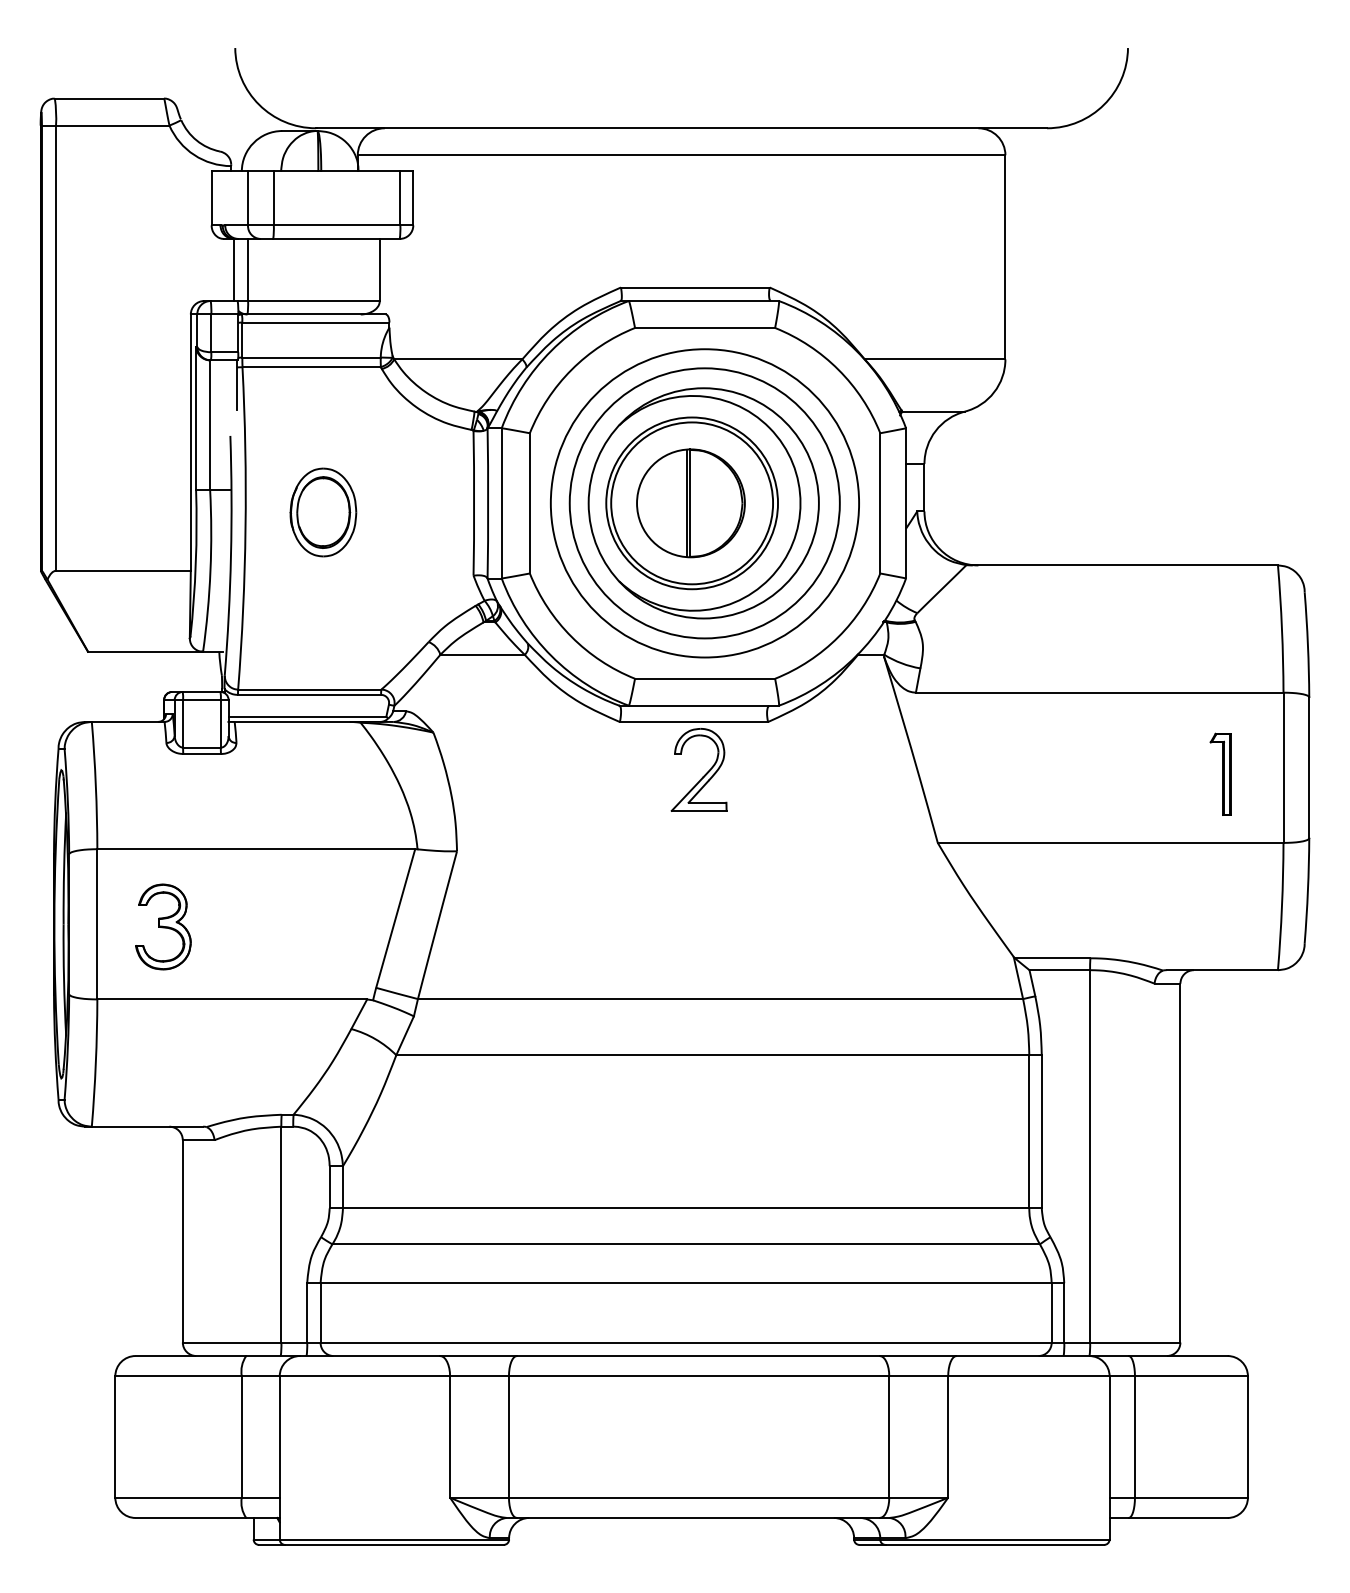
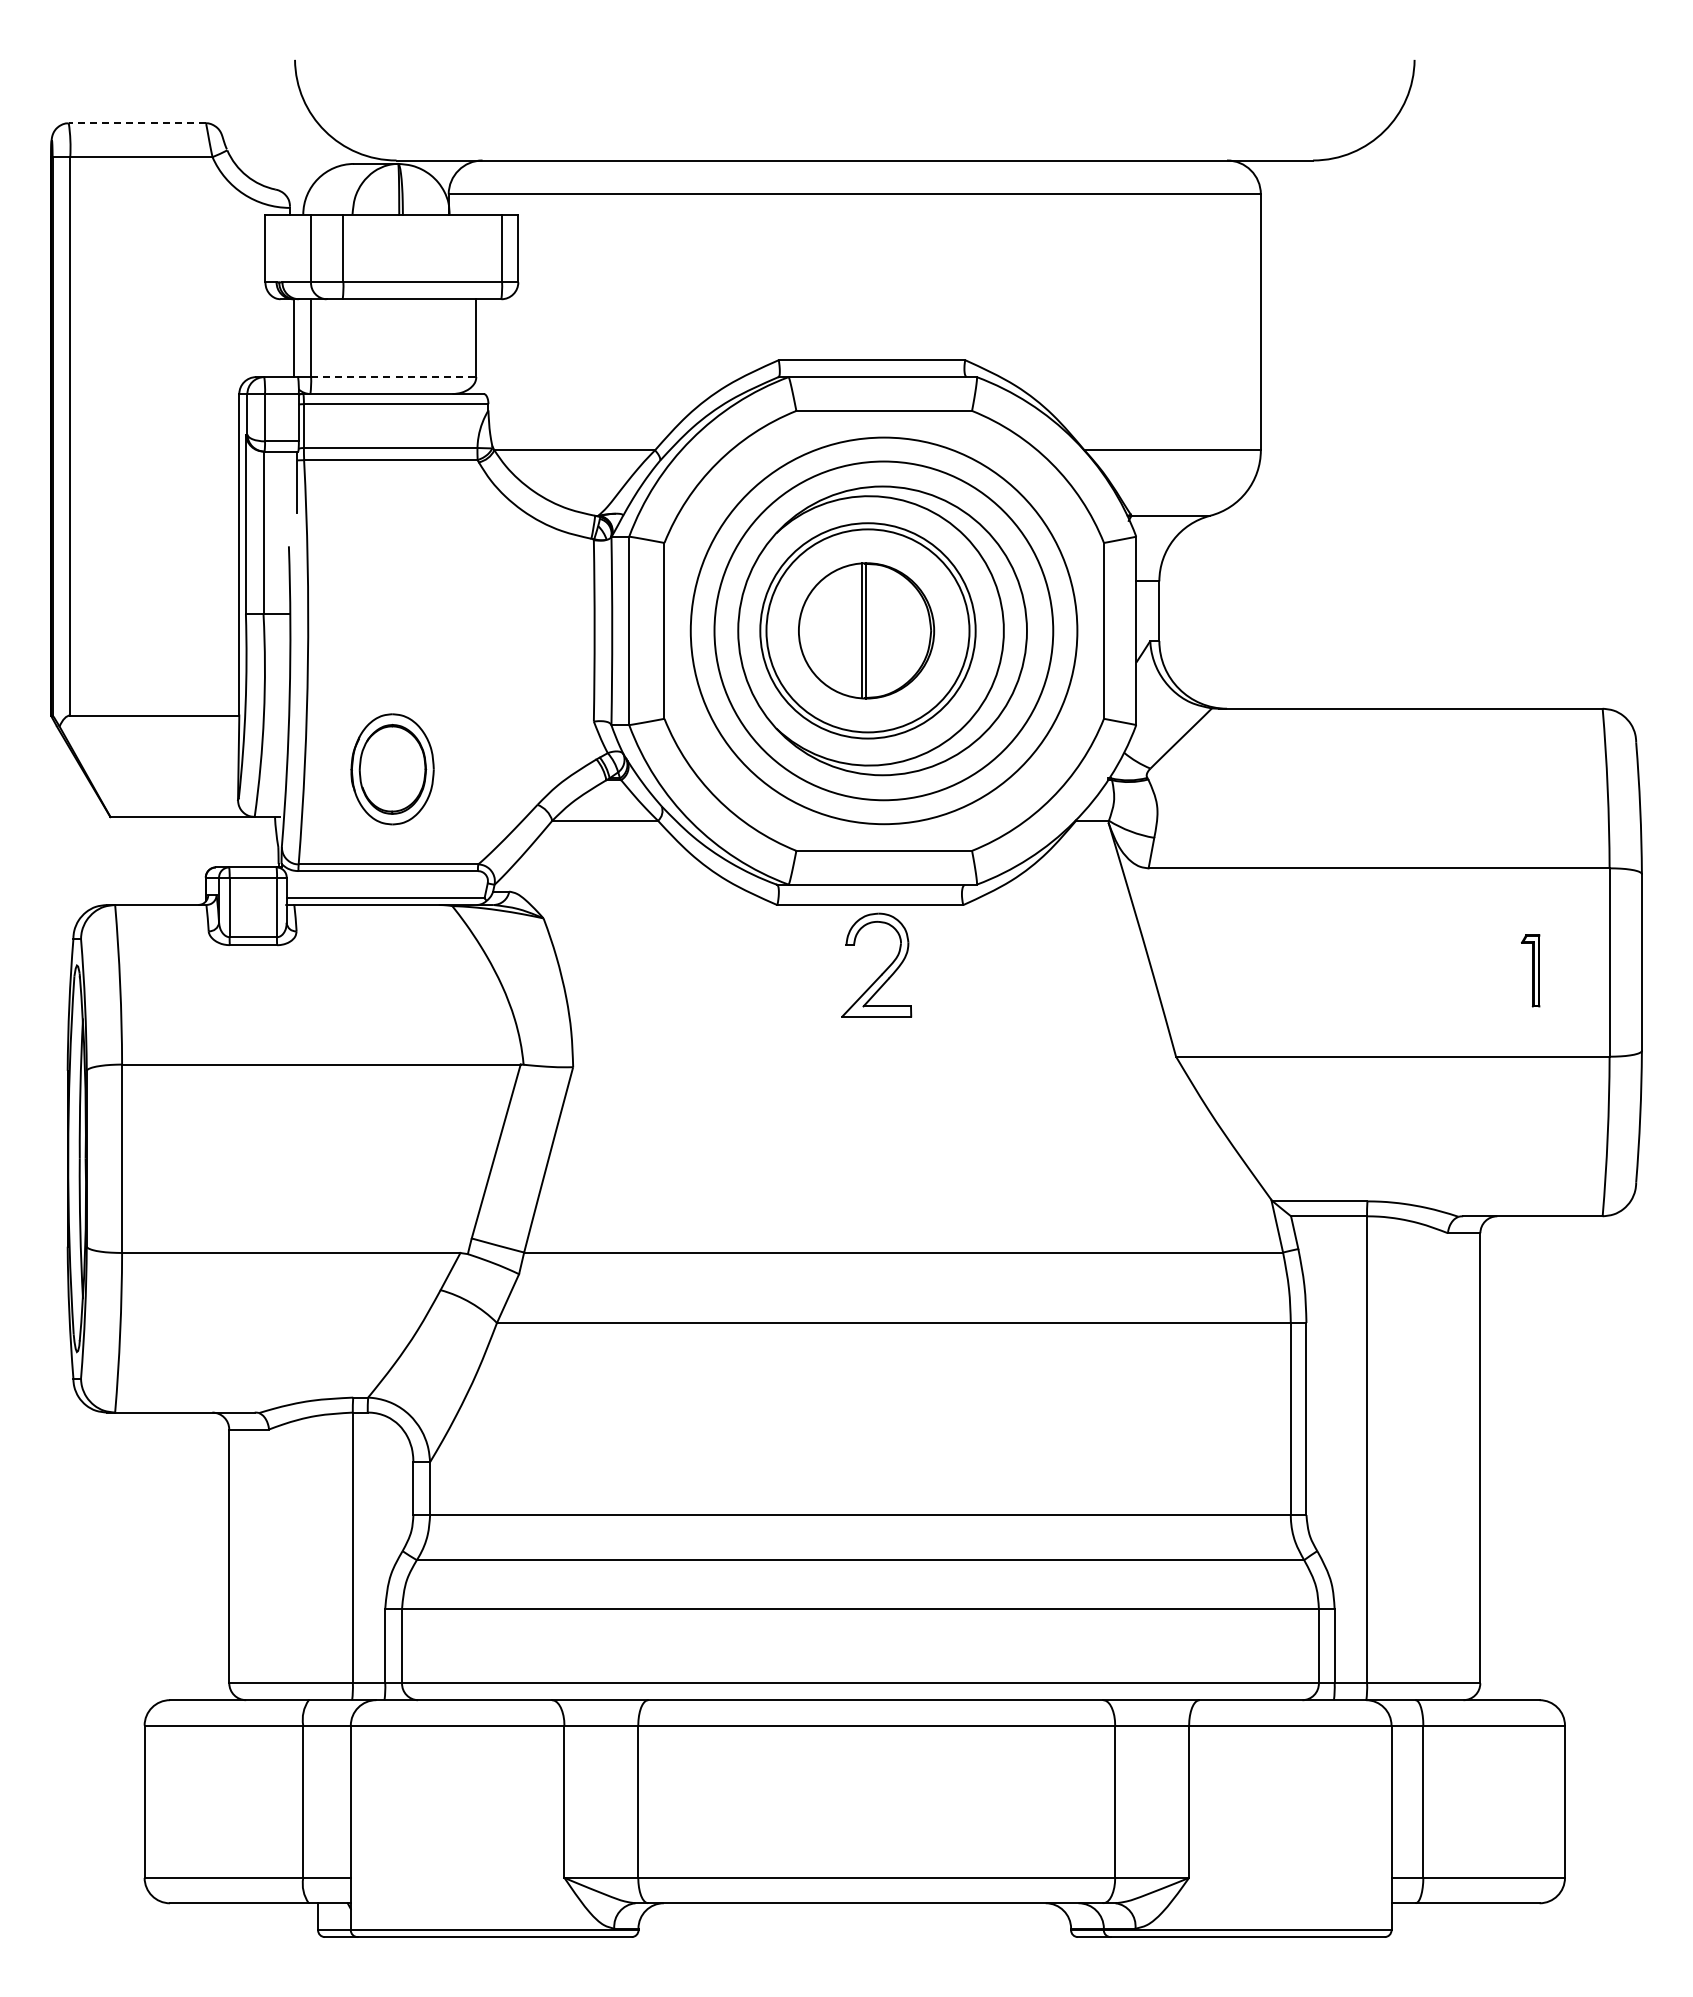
line: (108, 98) -> (136, 123), solid -> dashed
line: (313, 301) -> (393, 377), solid -> dashed
part: (323, 512) -> (392, 769), moved
part: (1220, 774) -> (1530, 970), size x0.7
part: (163, 926) -> (204, 1161), removed

